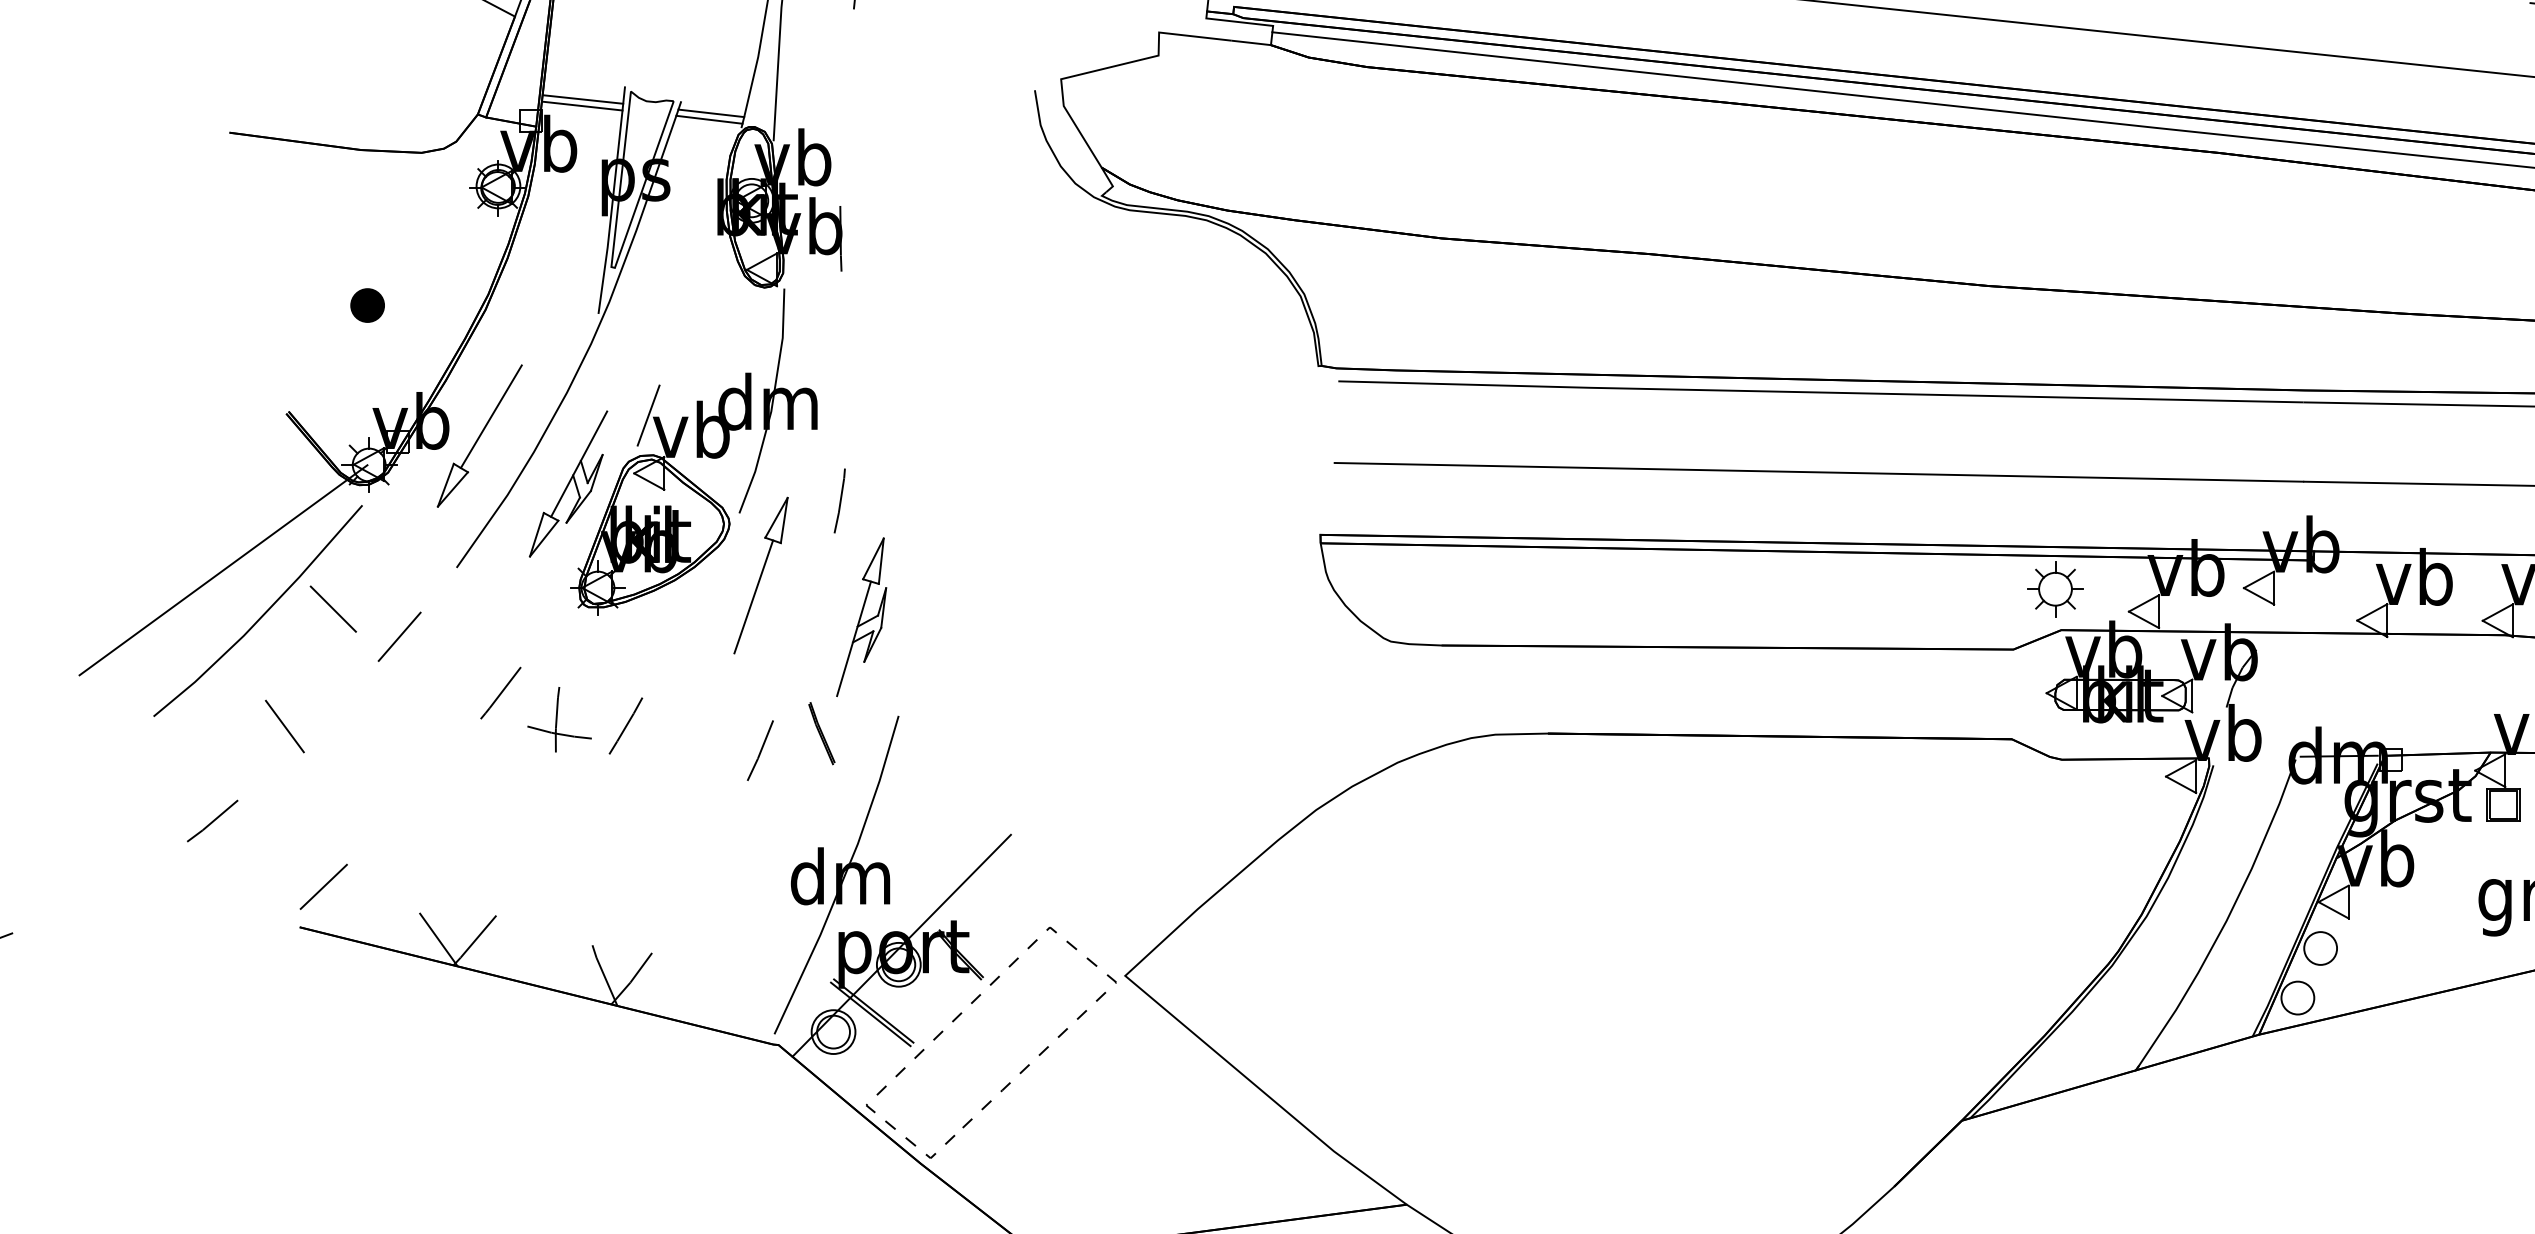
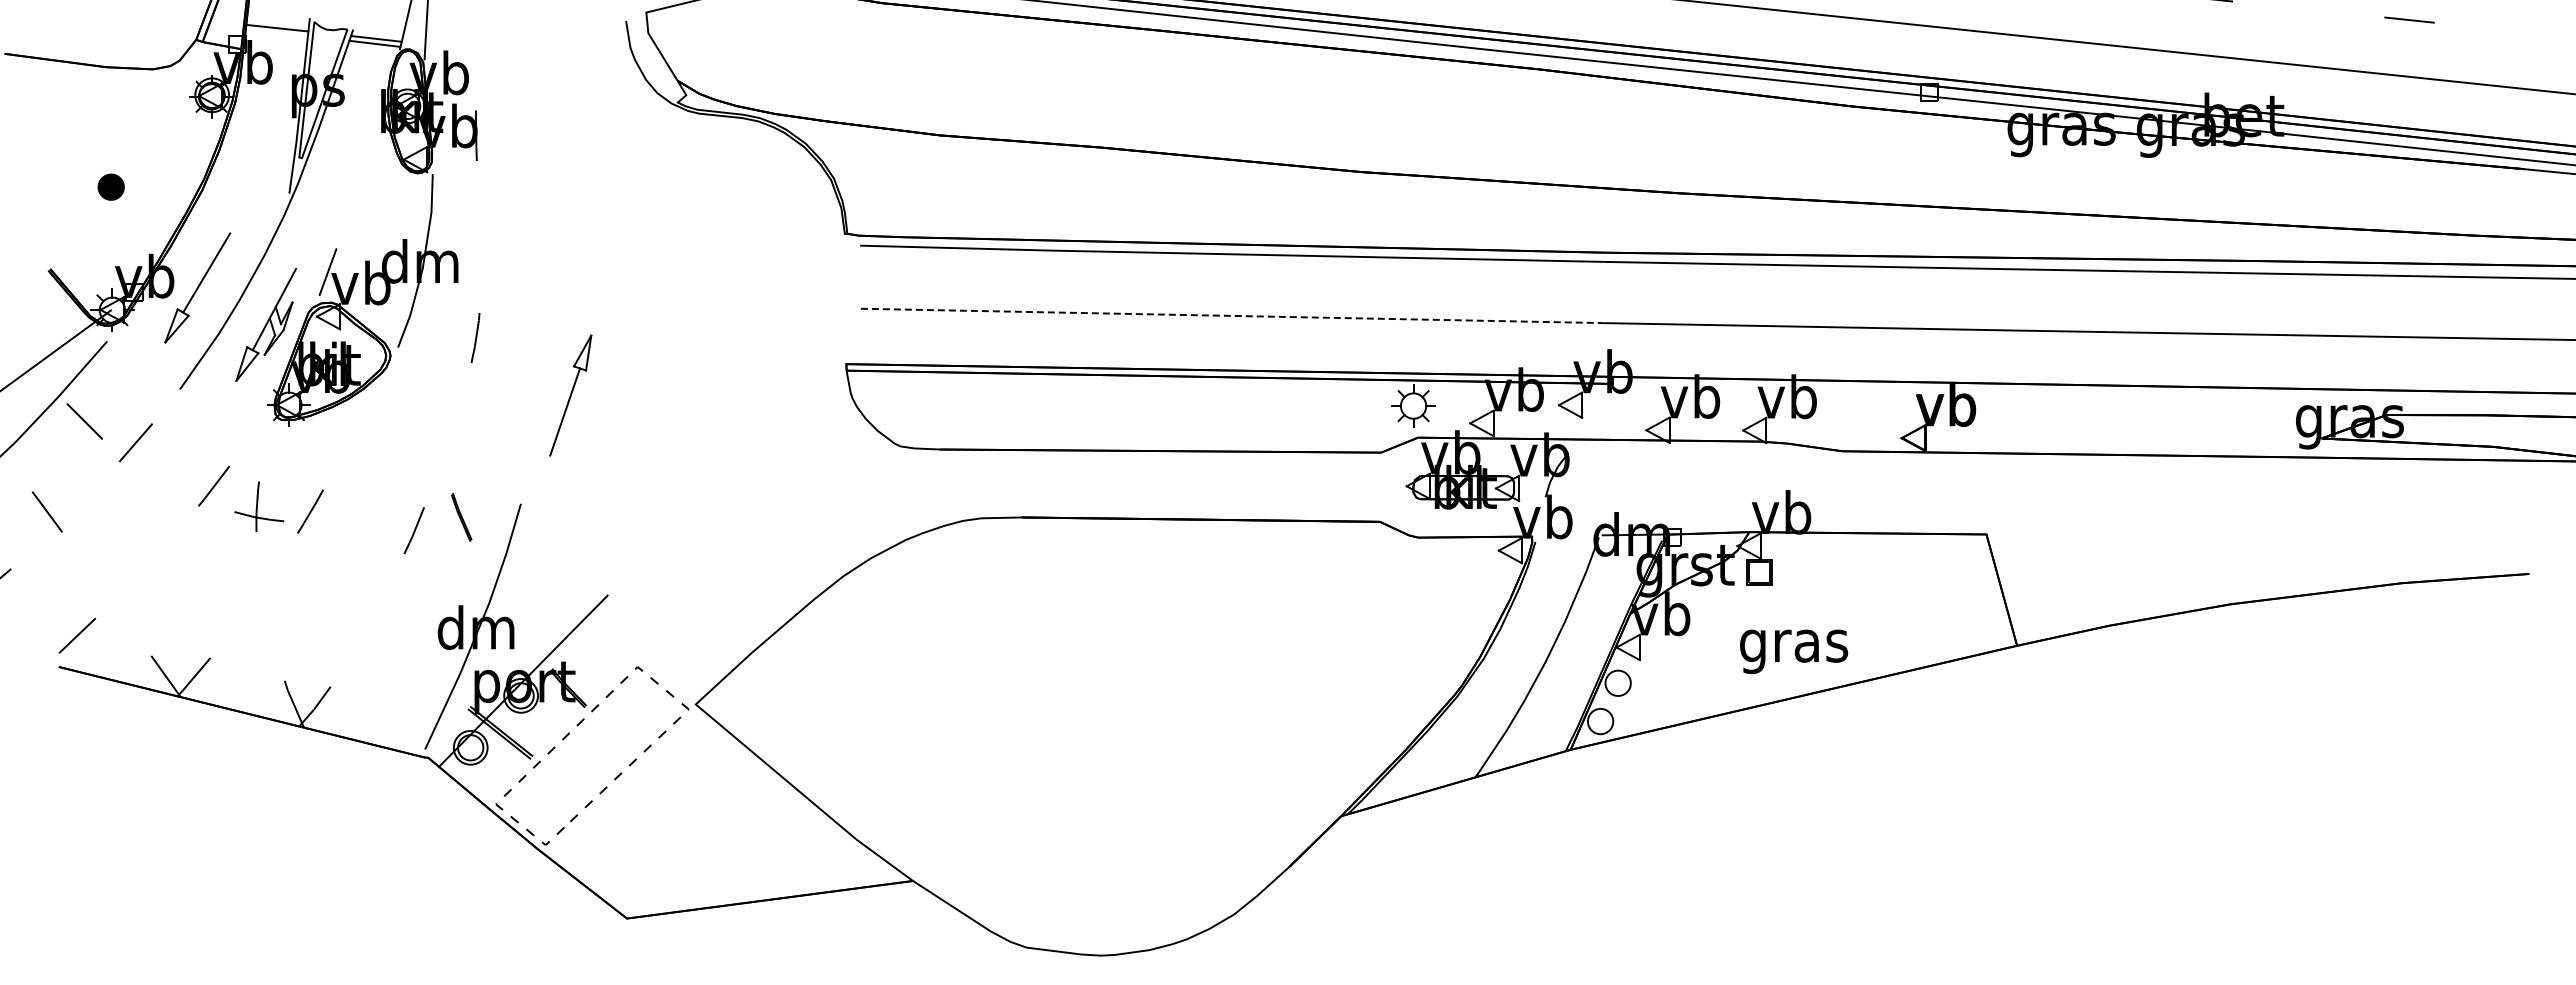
line: (581, 105) -> (276, 32), removed
line: (1819, 471) -> (1231, 315), solid -> dashed
part: (760, 575) -> (570, 395), moved
part: (861, 616) -> (492, 427), removed

